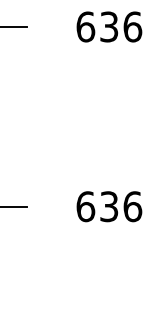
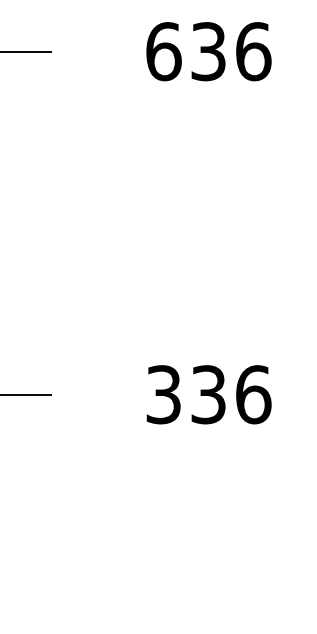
text: (85, 206) -> (163, 394), 636 -> 336

